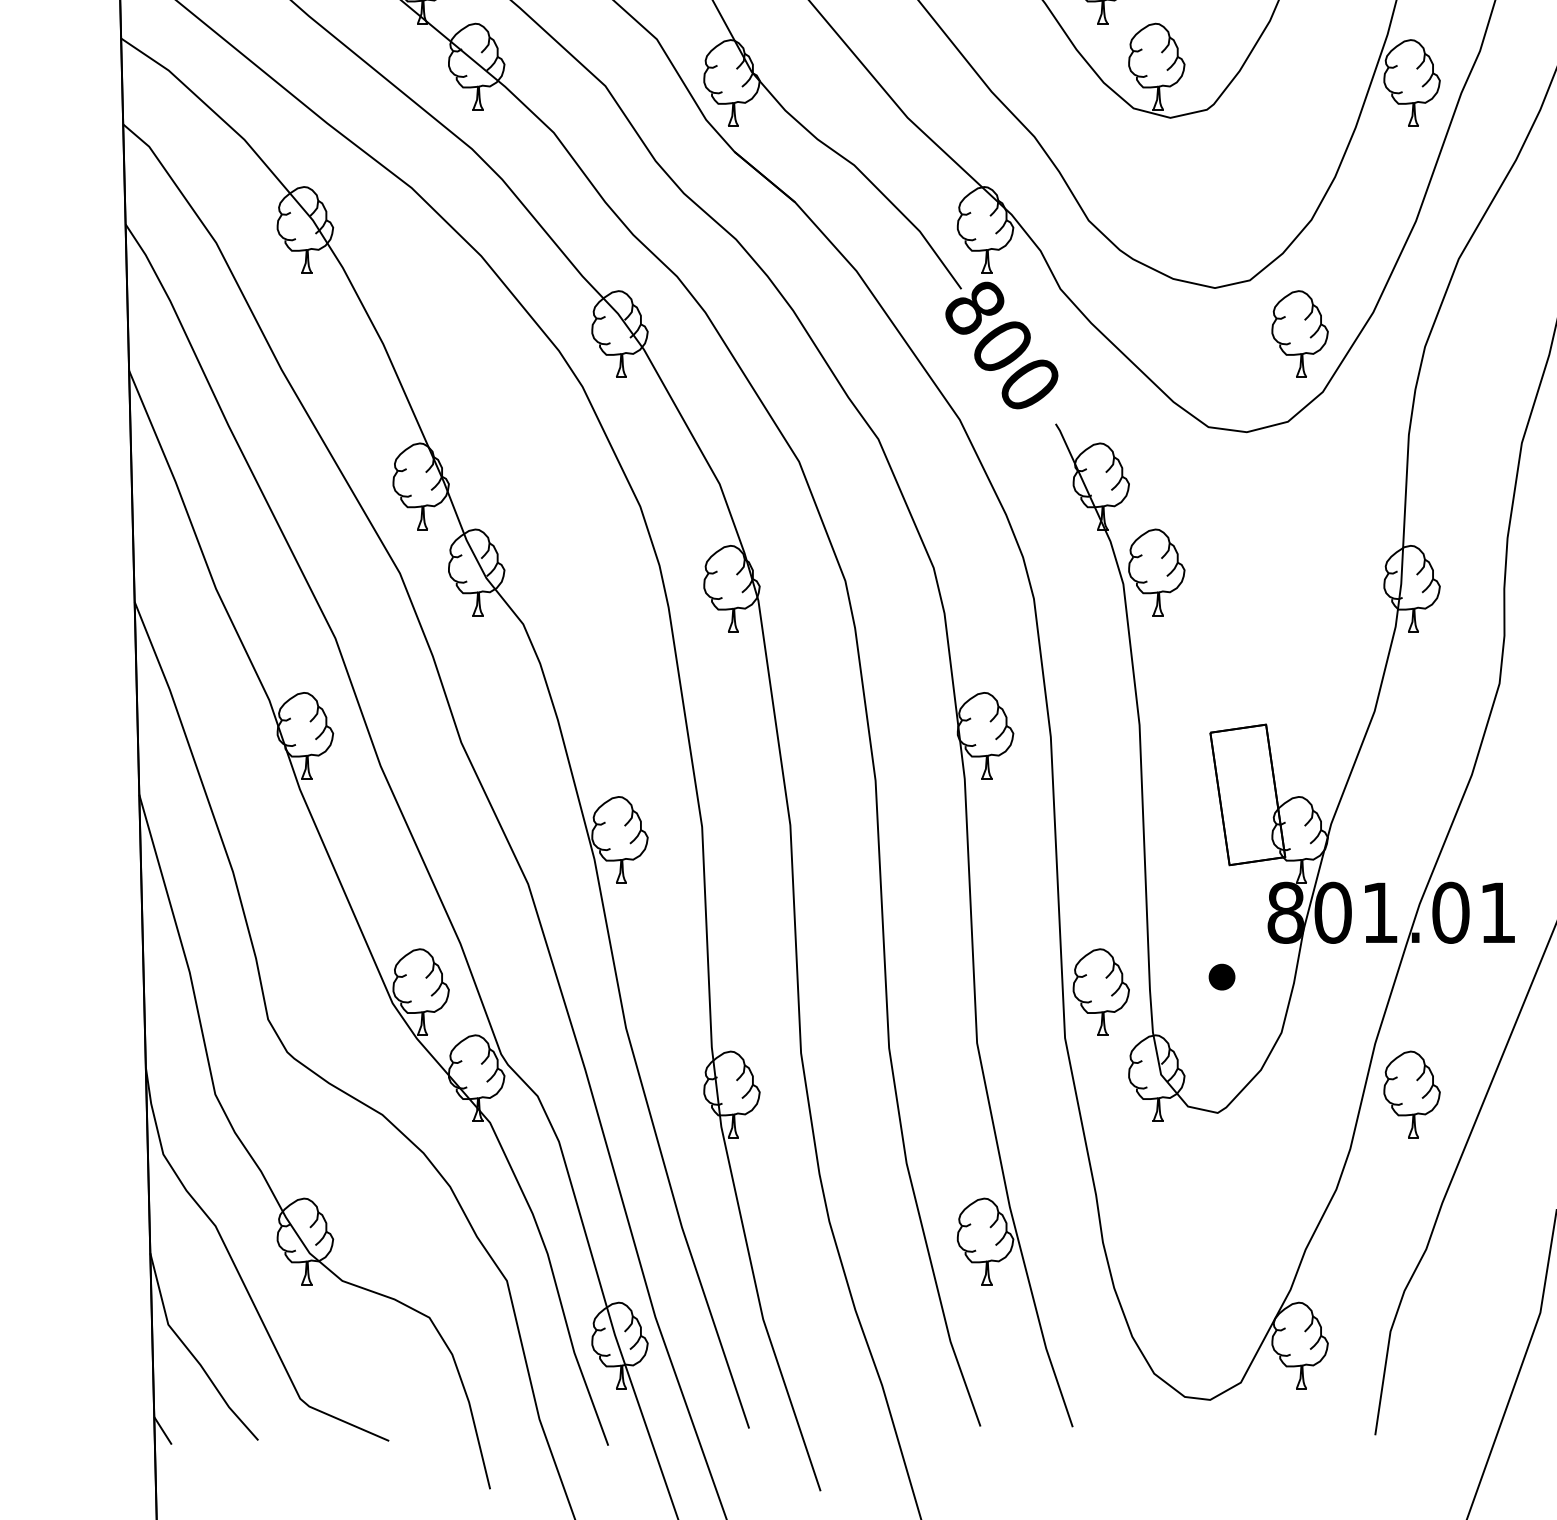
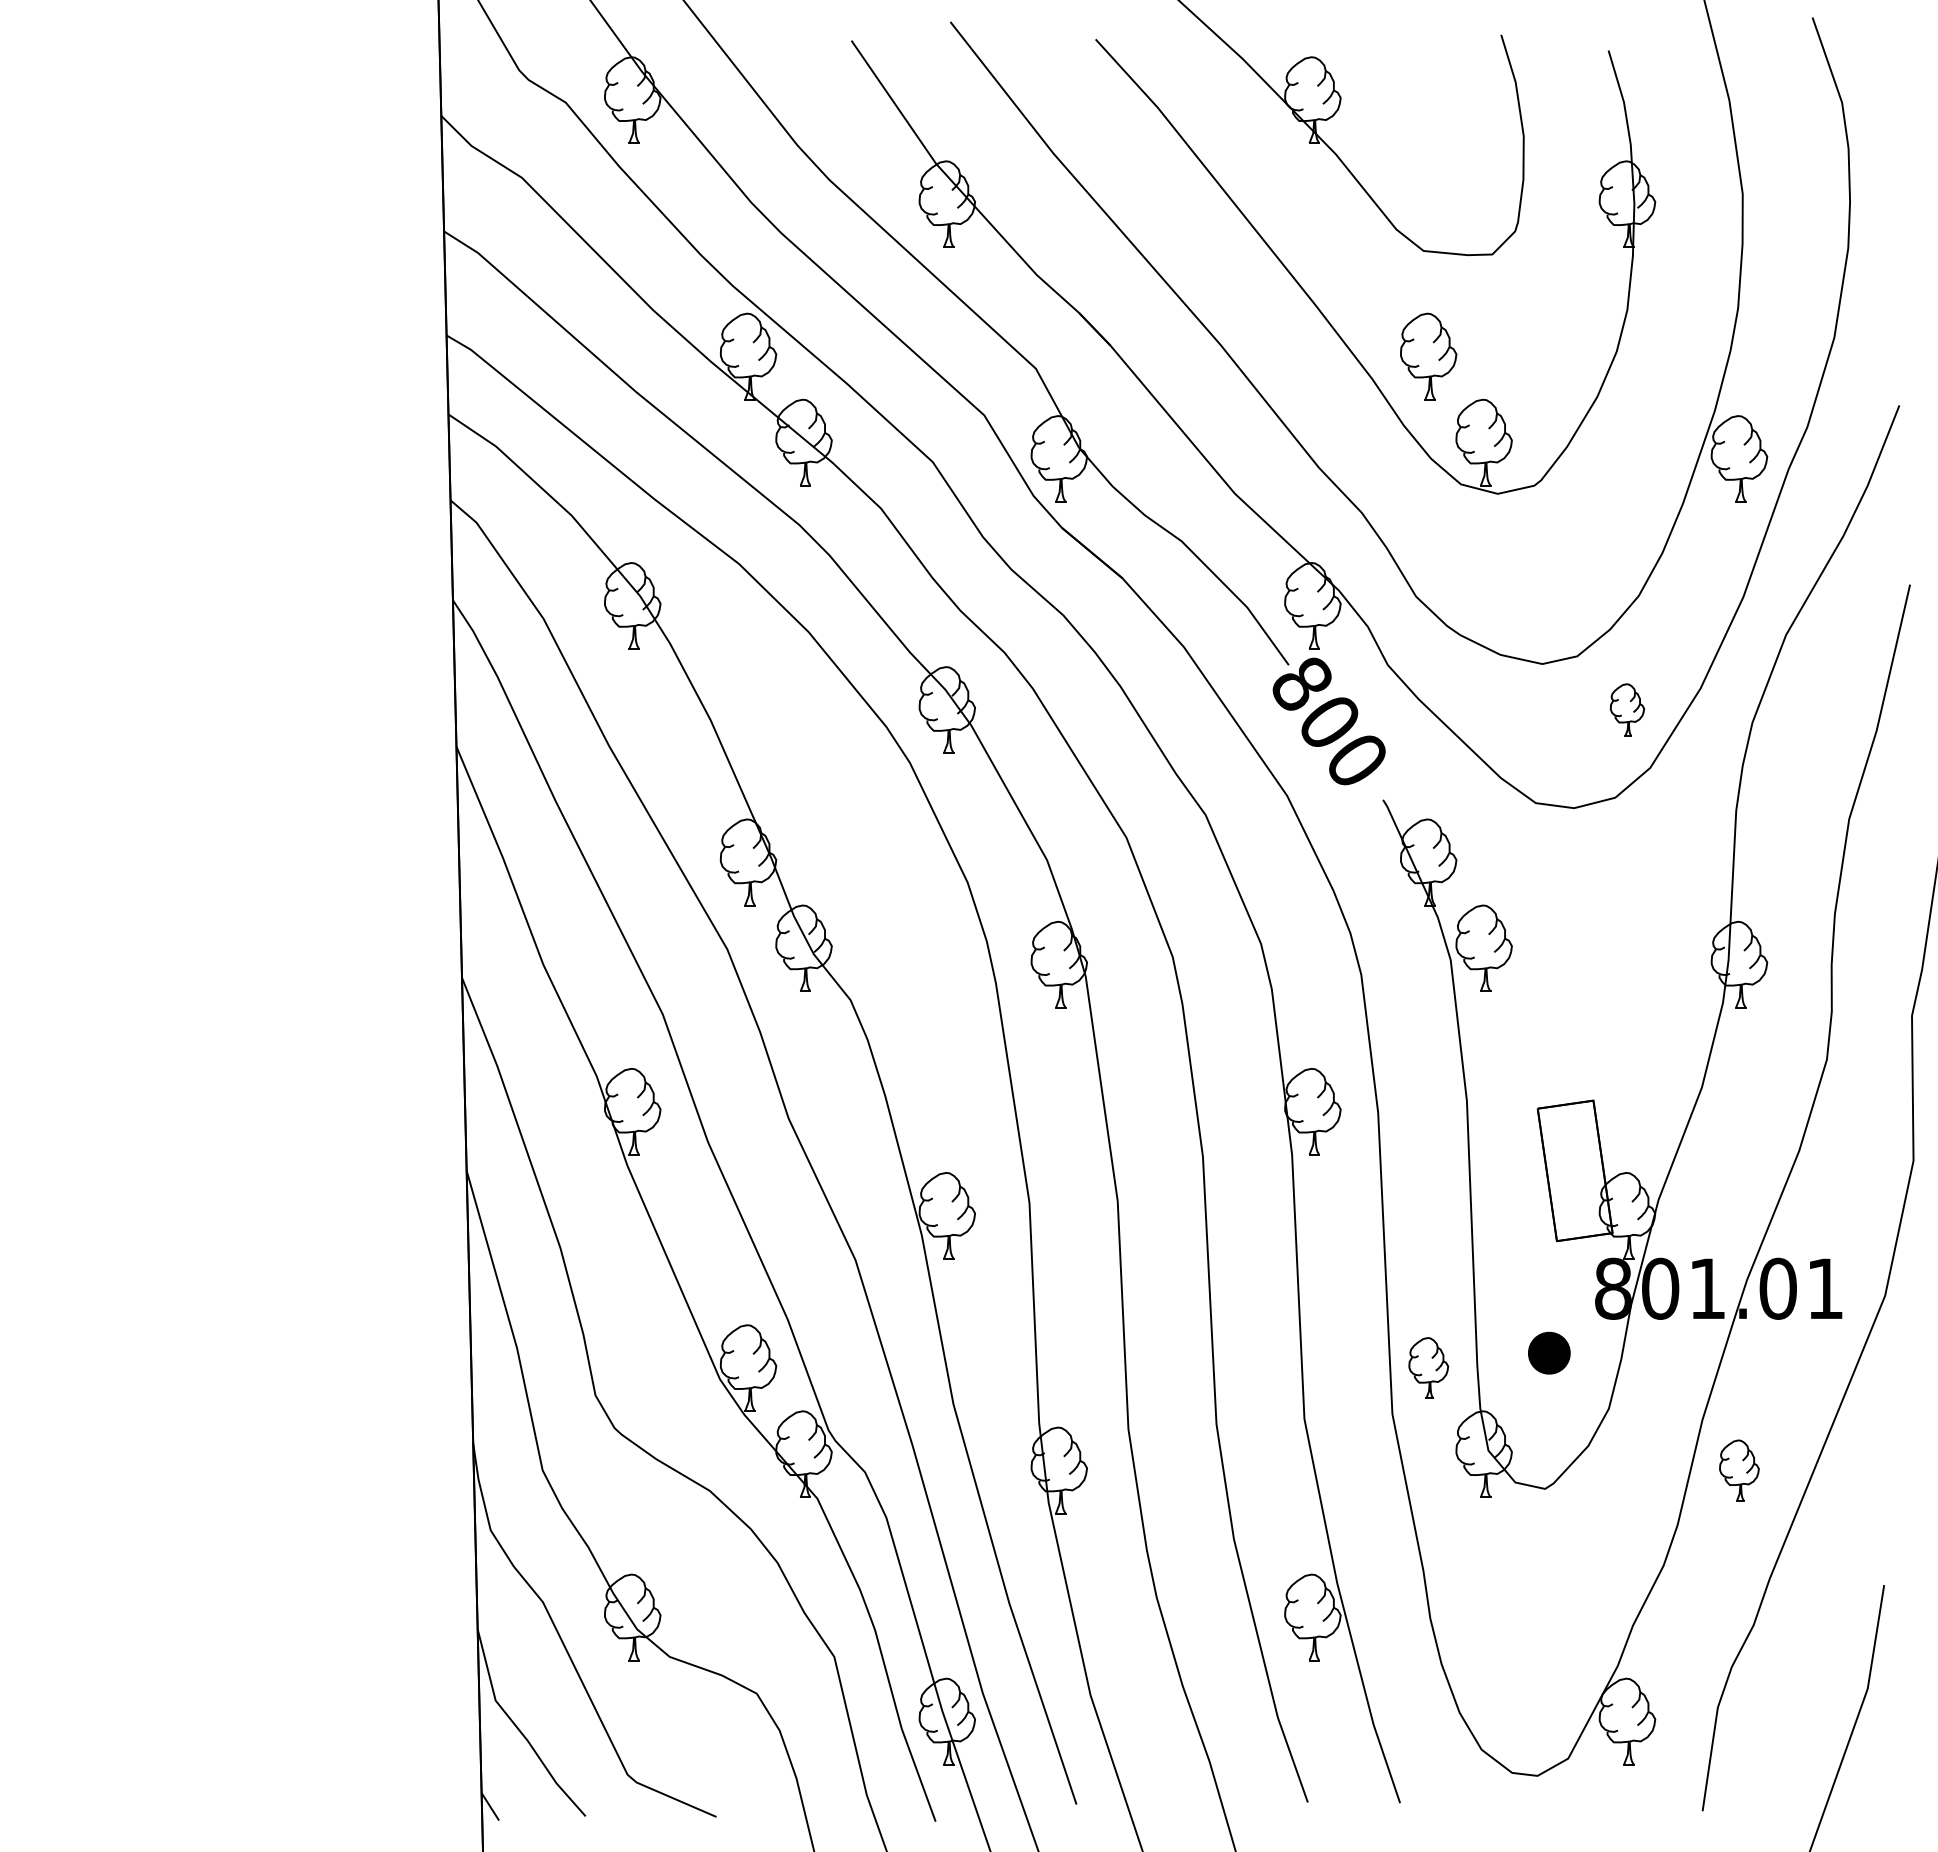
part: (1300, 333) -> (1627, 709), size x0.6
part: (1222, 976) -> (1549, 1352), size x1.6
part: (1101, 991) -> (1428, 1367), size x0.7
part: (1412, 1094) -> (1739, 1470), size x0.7

